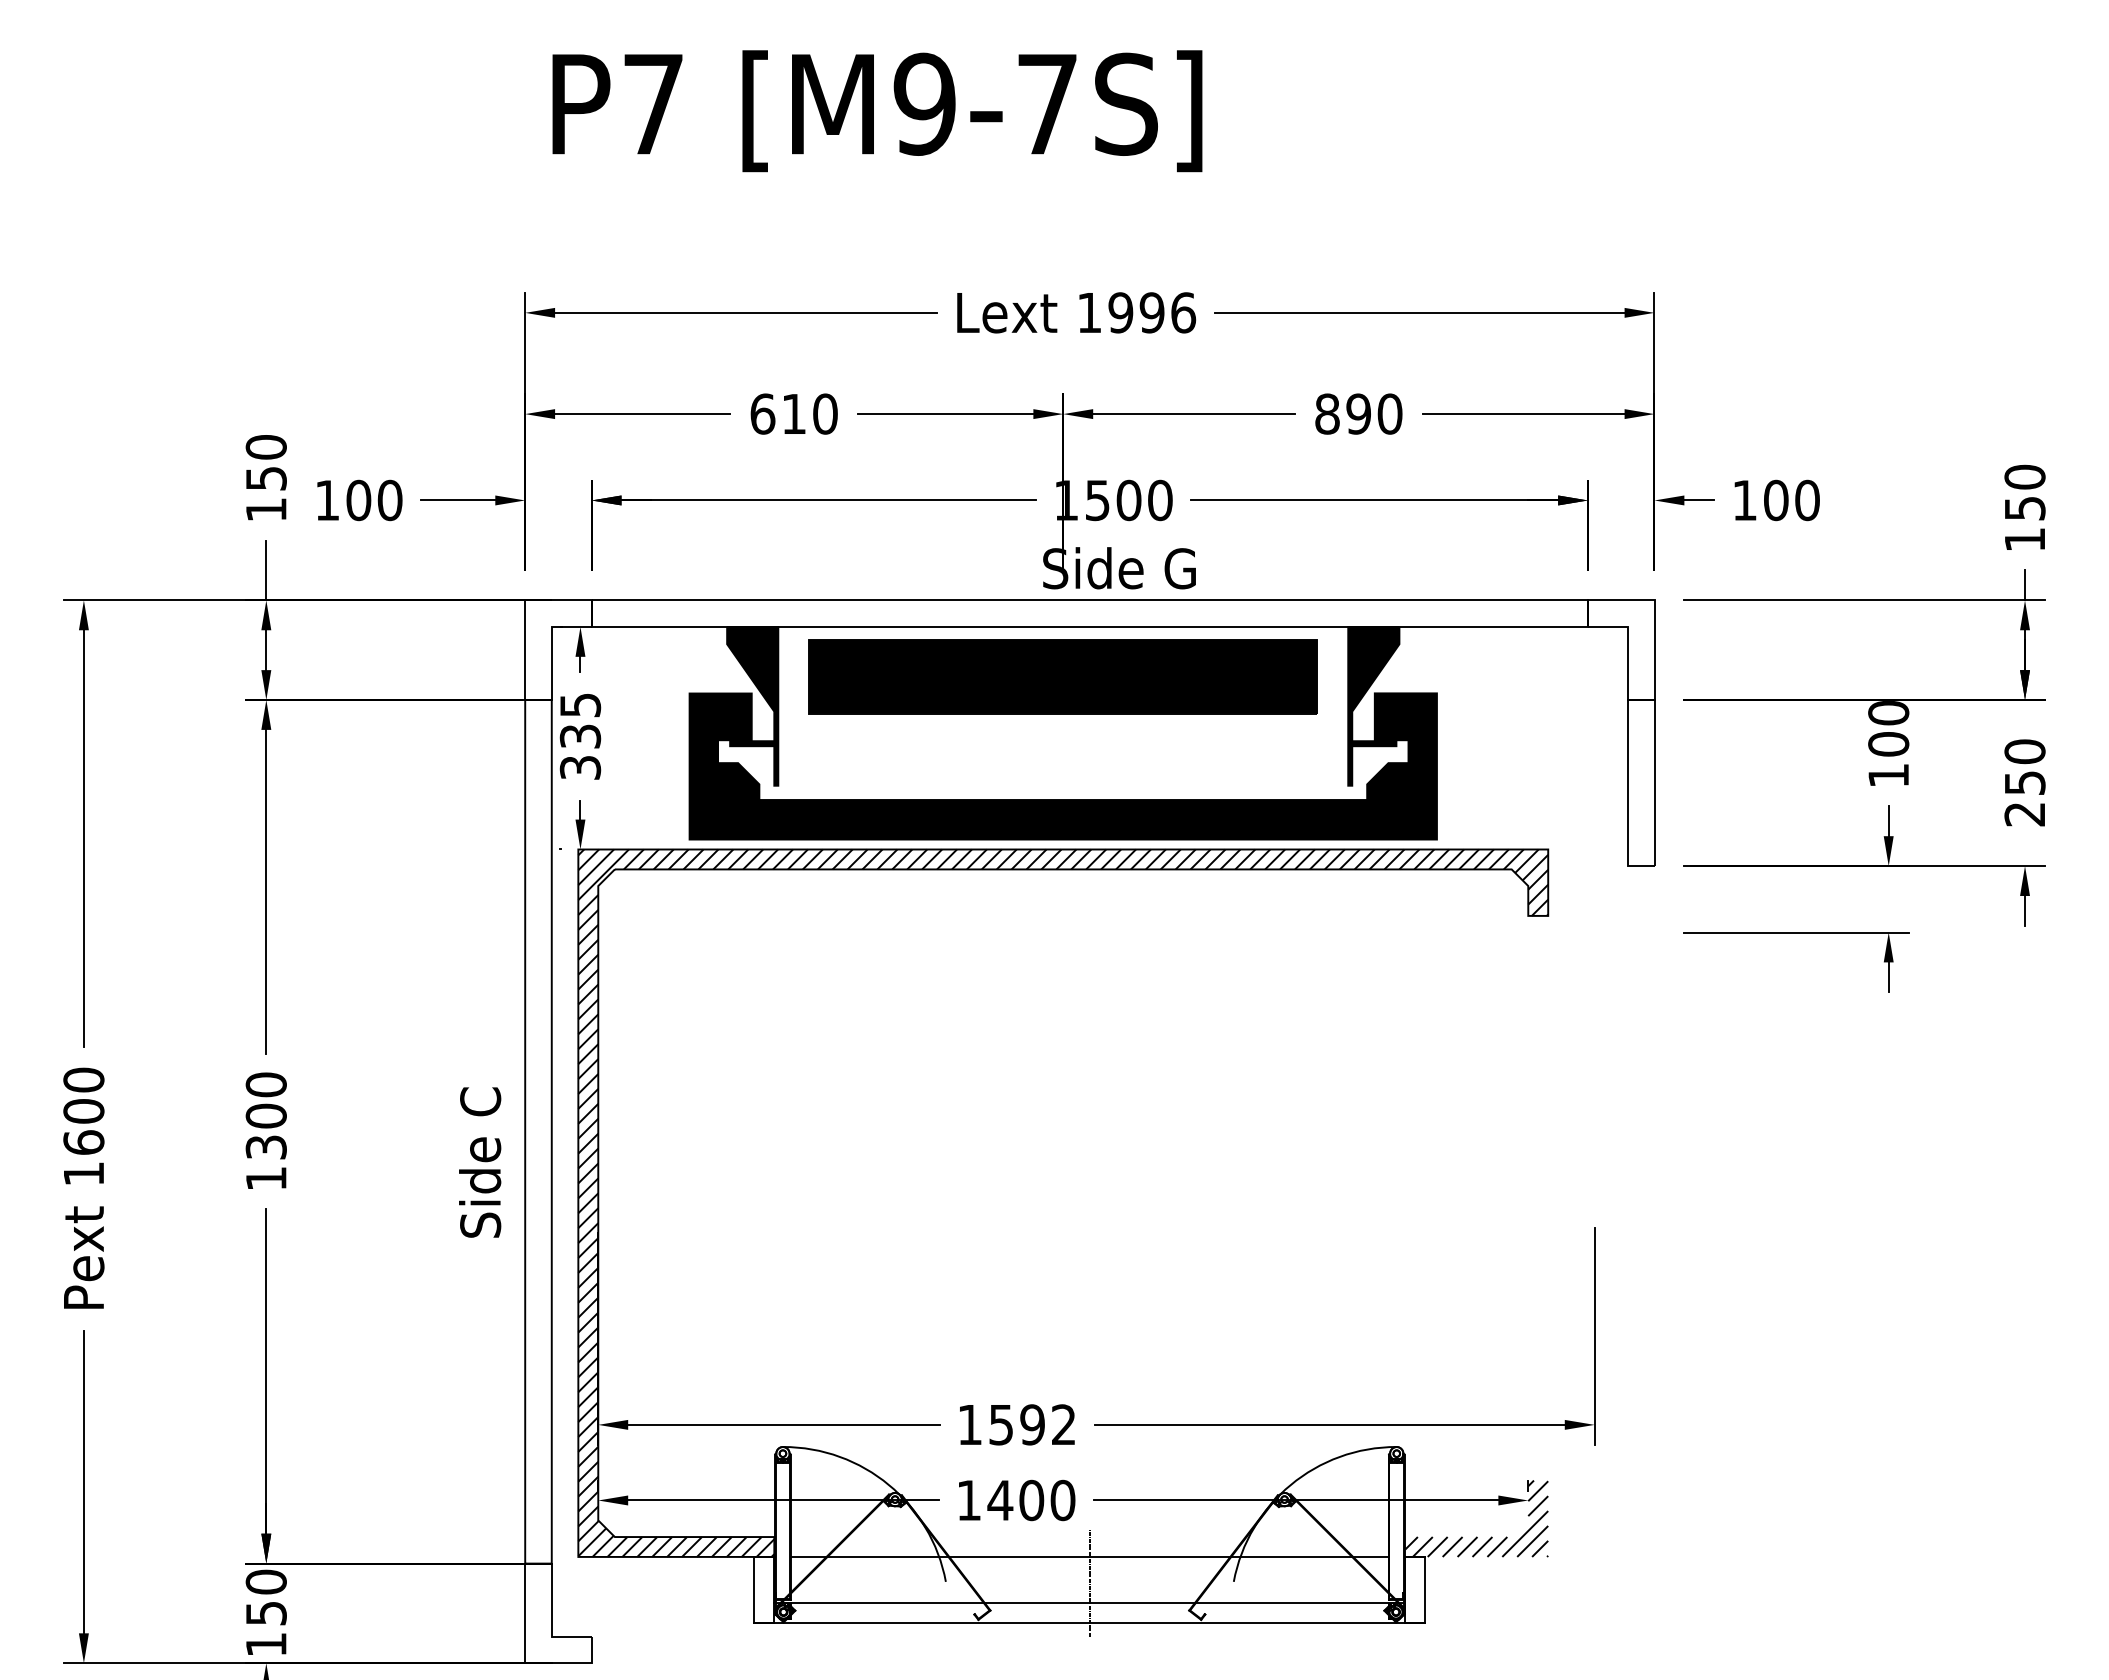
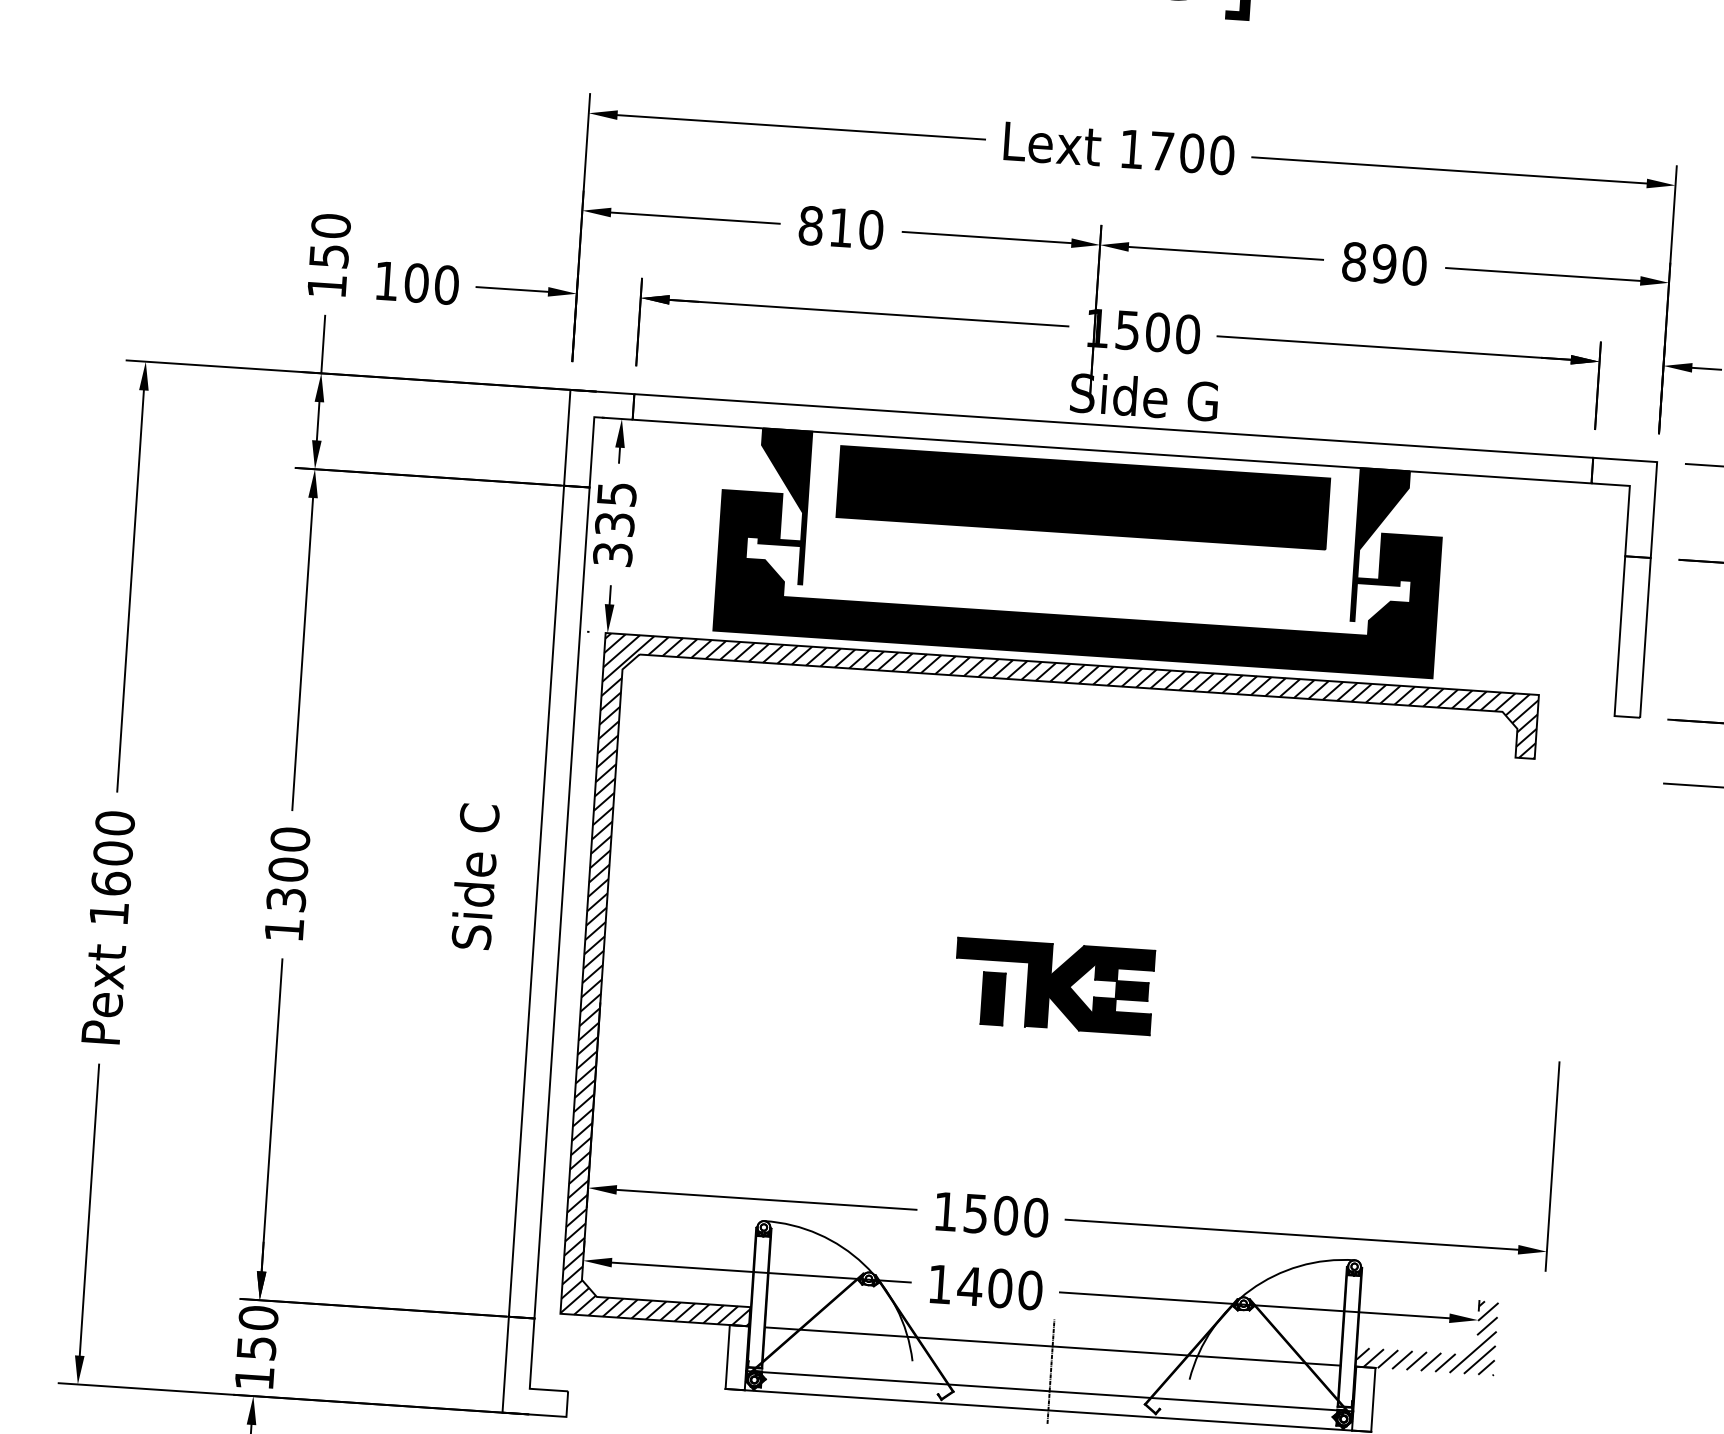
text: (1152, 312) -> (1192, 152), 1996 -> 1700
text: (762, 413) -> (810, 225), 610 -> 810
text: (480, 1162) -> (475, 876), moved
part: (1066, 1184) -> (1053, 986), added
text: (1048, 1424) -> (1021, 1216), 1592 -> 1500

